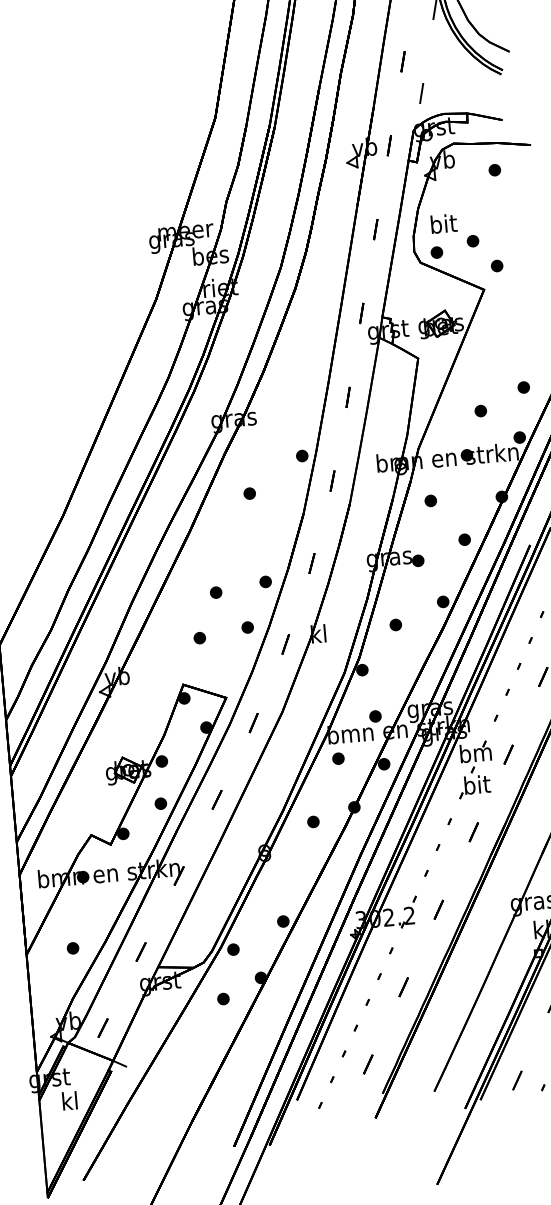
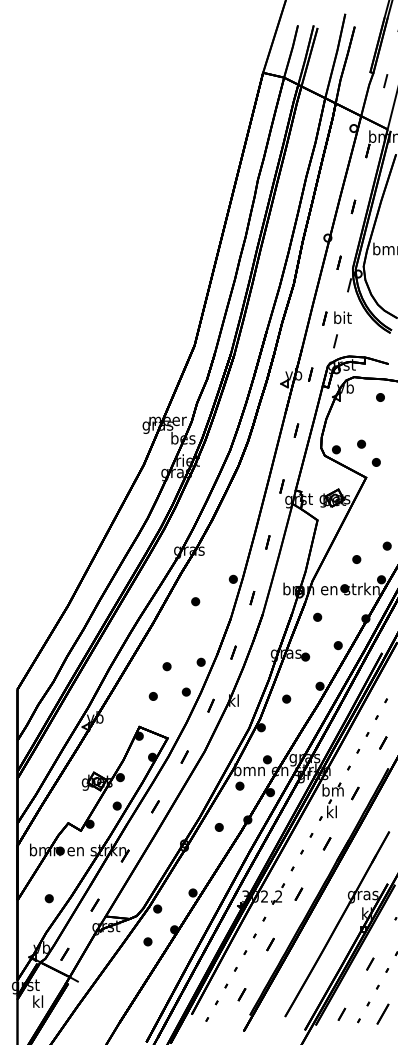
text: (443, 223) -> (342, 317), moved
text: (477, 784) -> (332, 811), bit -> kl

